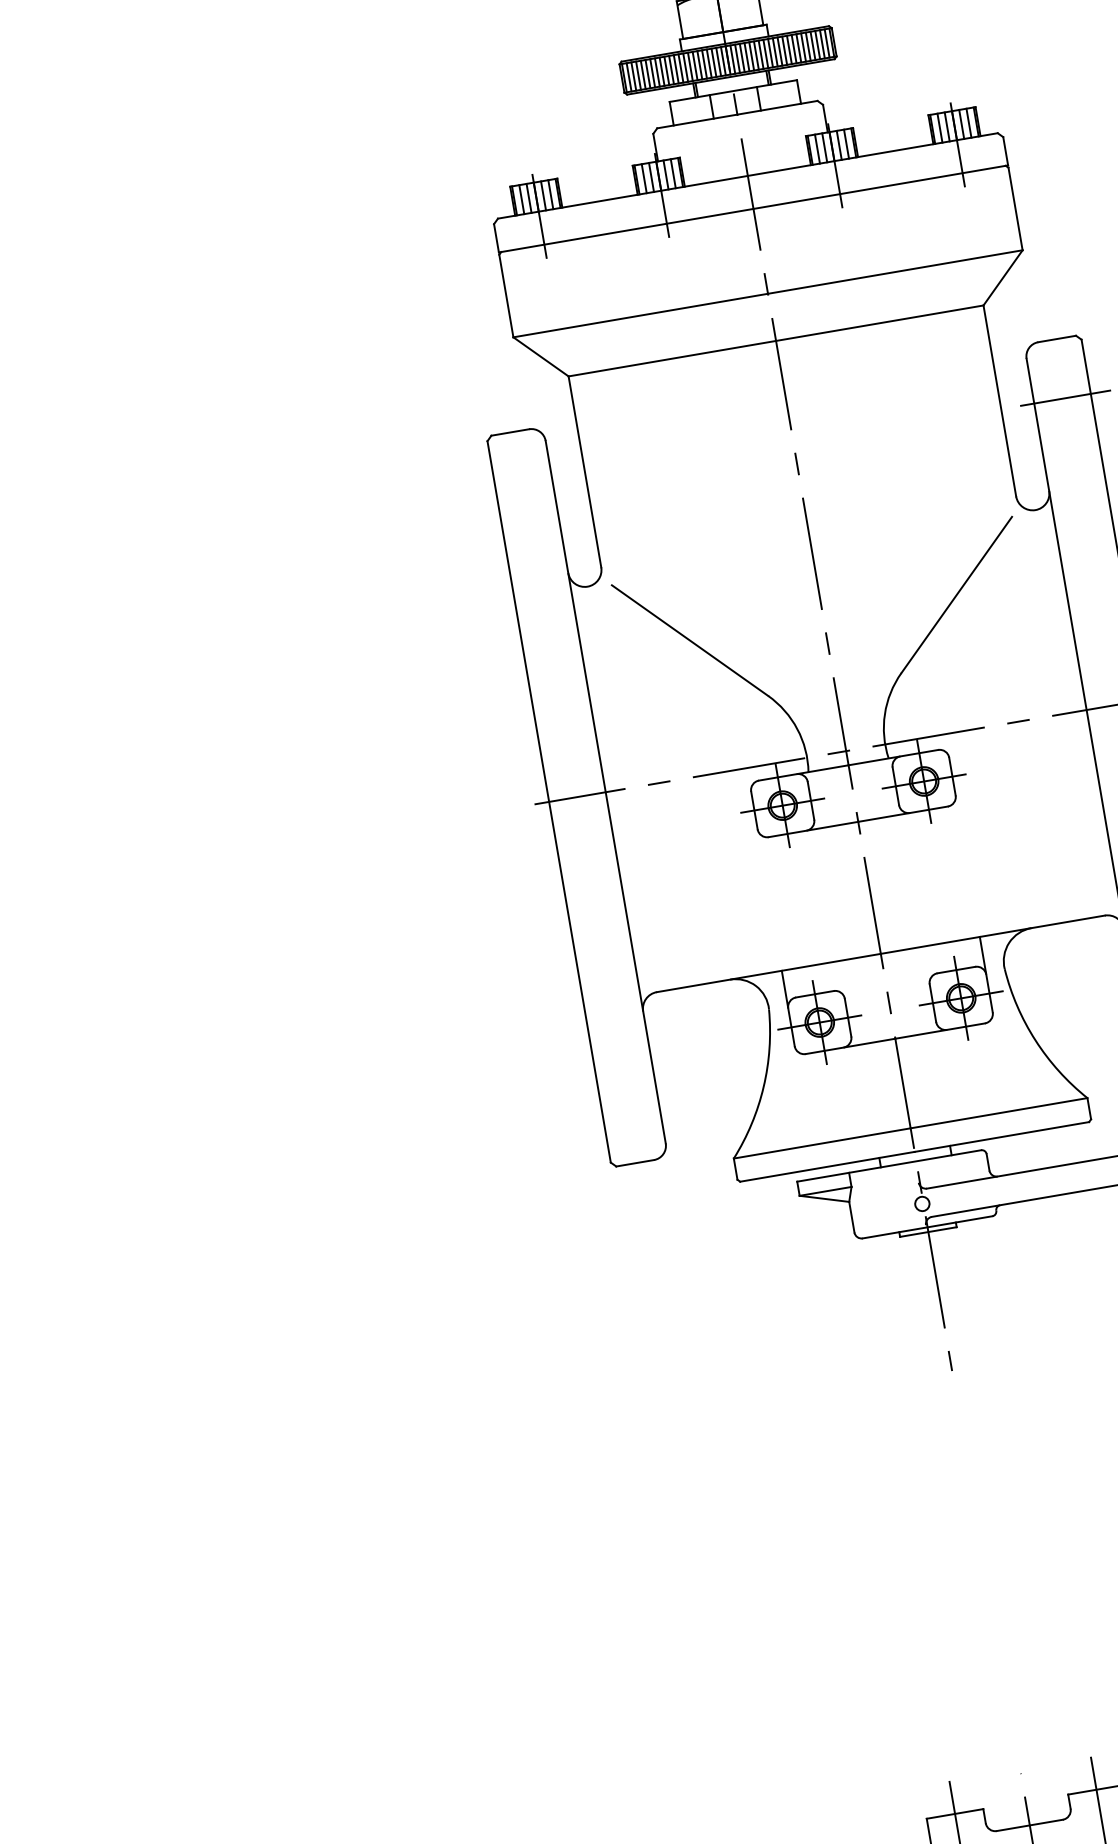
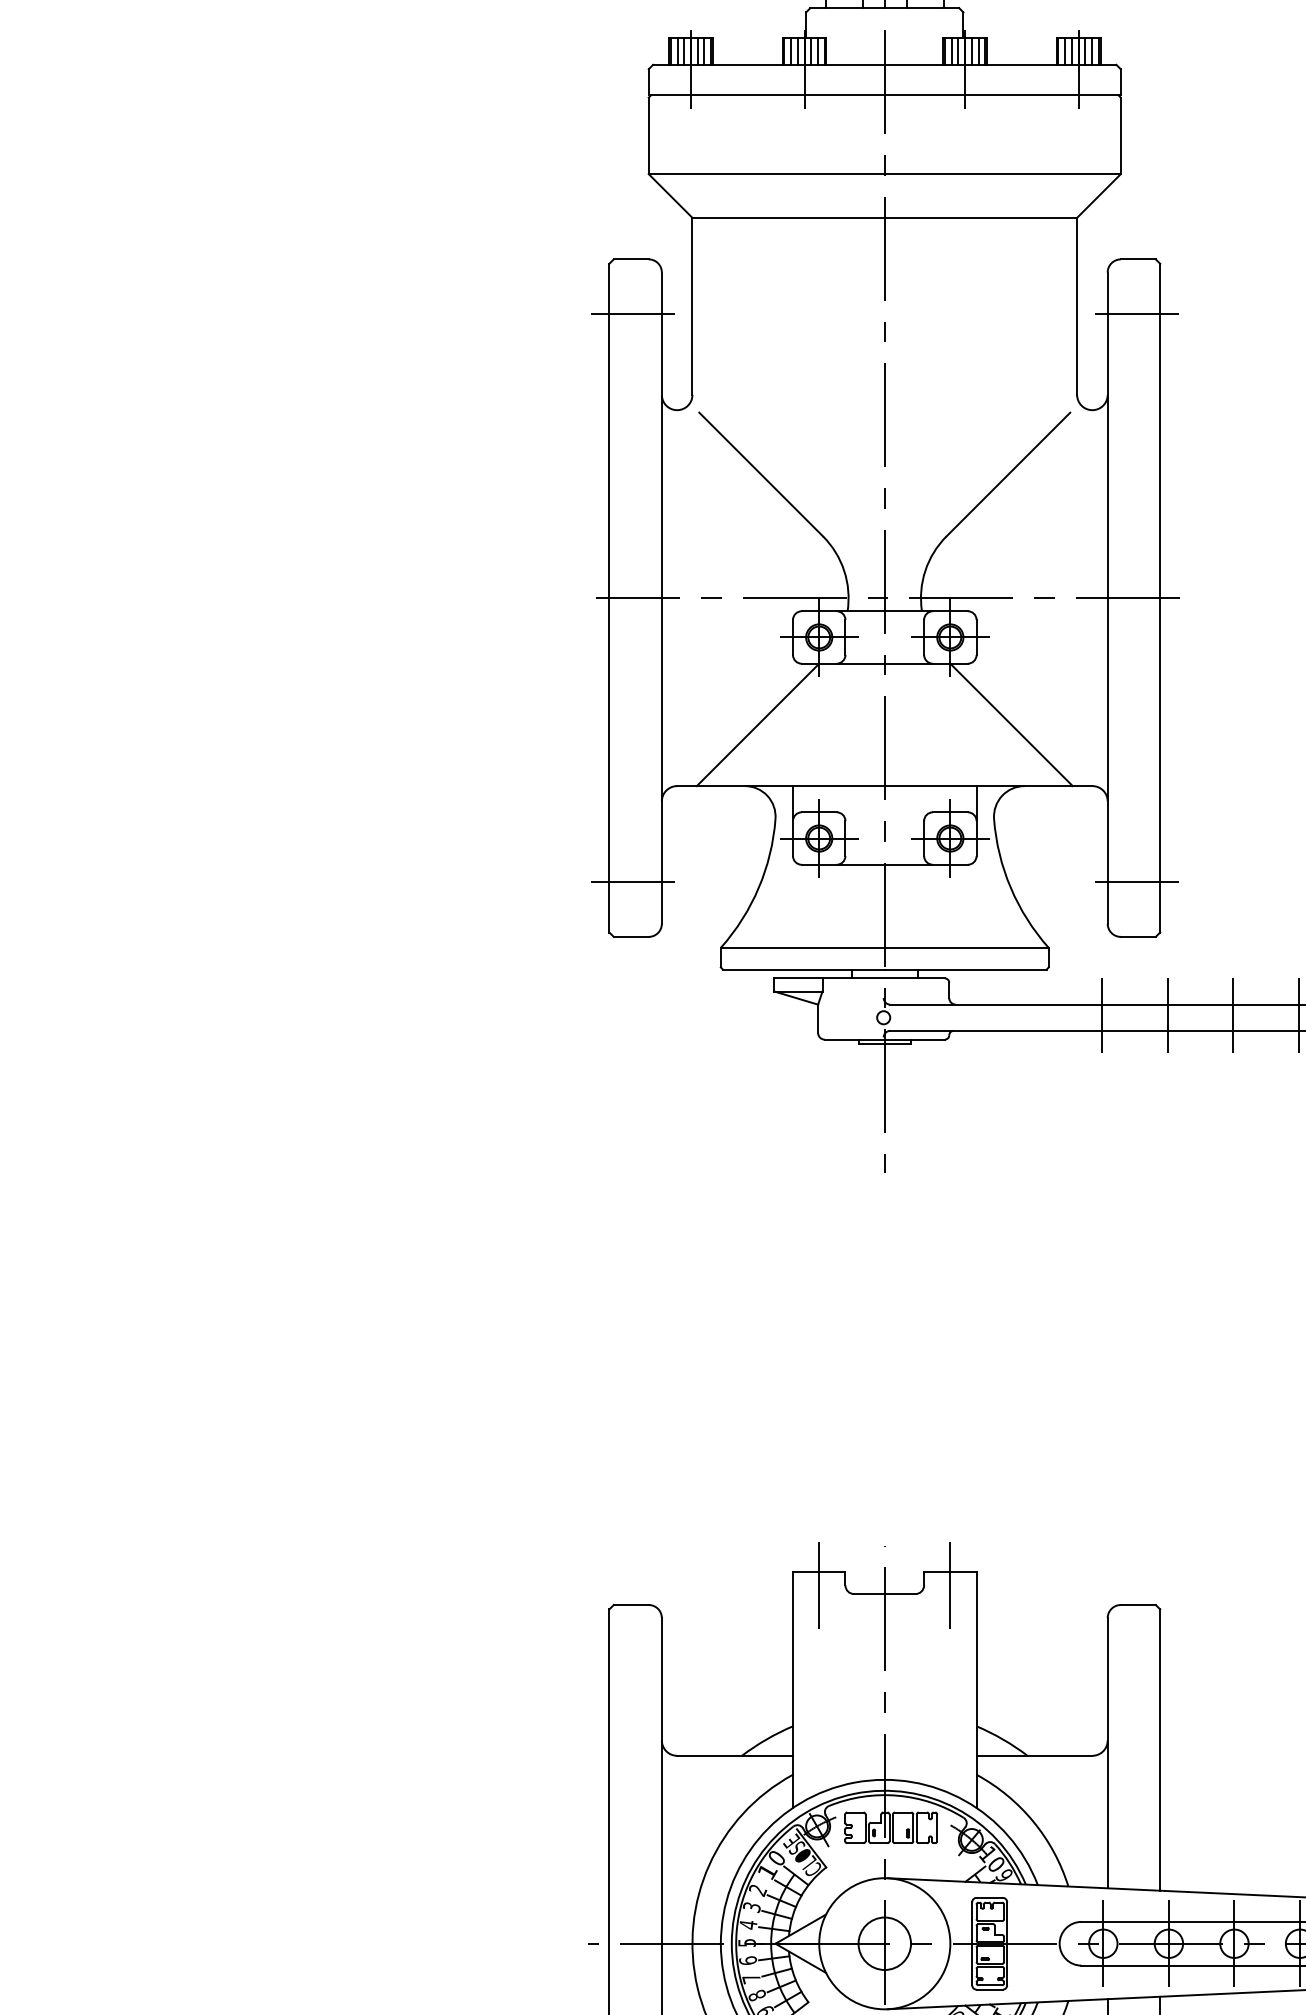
line: (521, 491) -> (632, 314), added
line: (1006, 864) -> (1011, 724), added
line: (732, 910) -> (757, 724), added
line: (626, 1104) -> (632, 882), added

